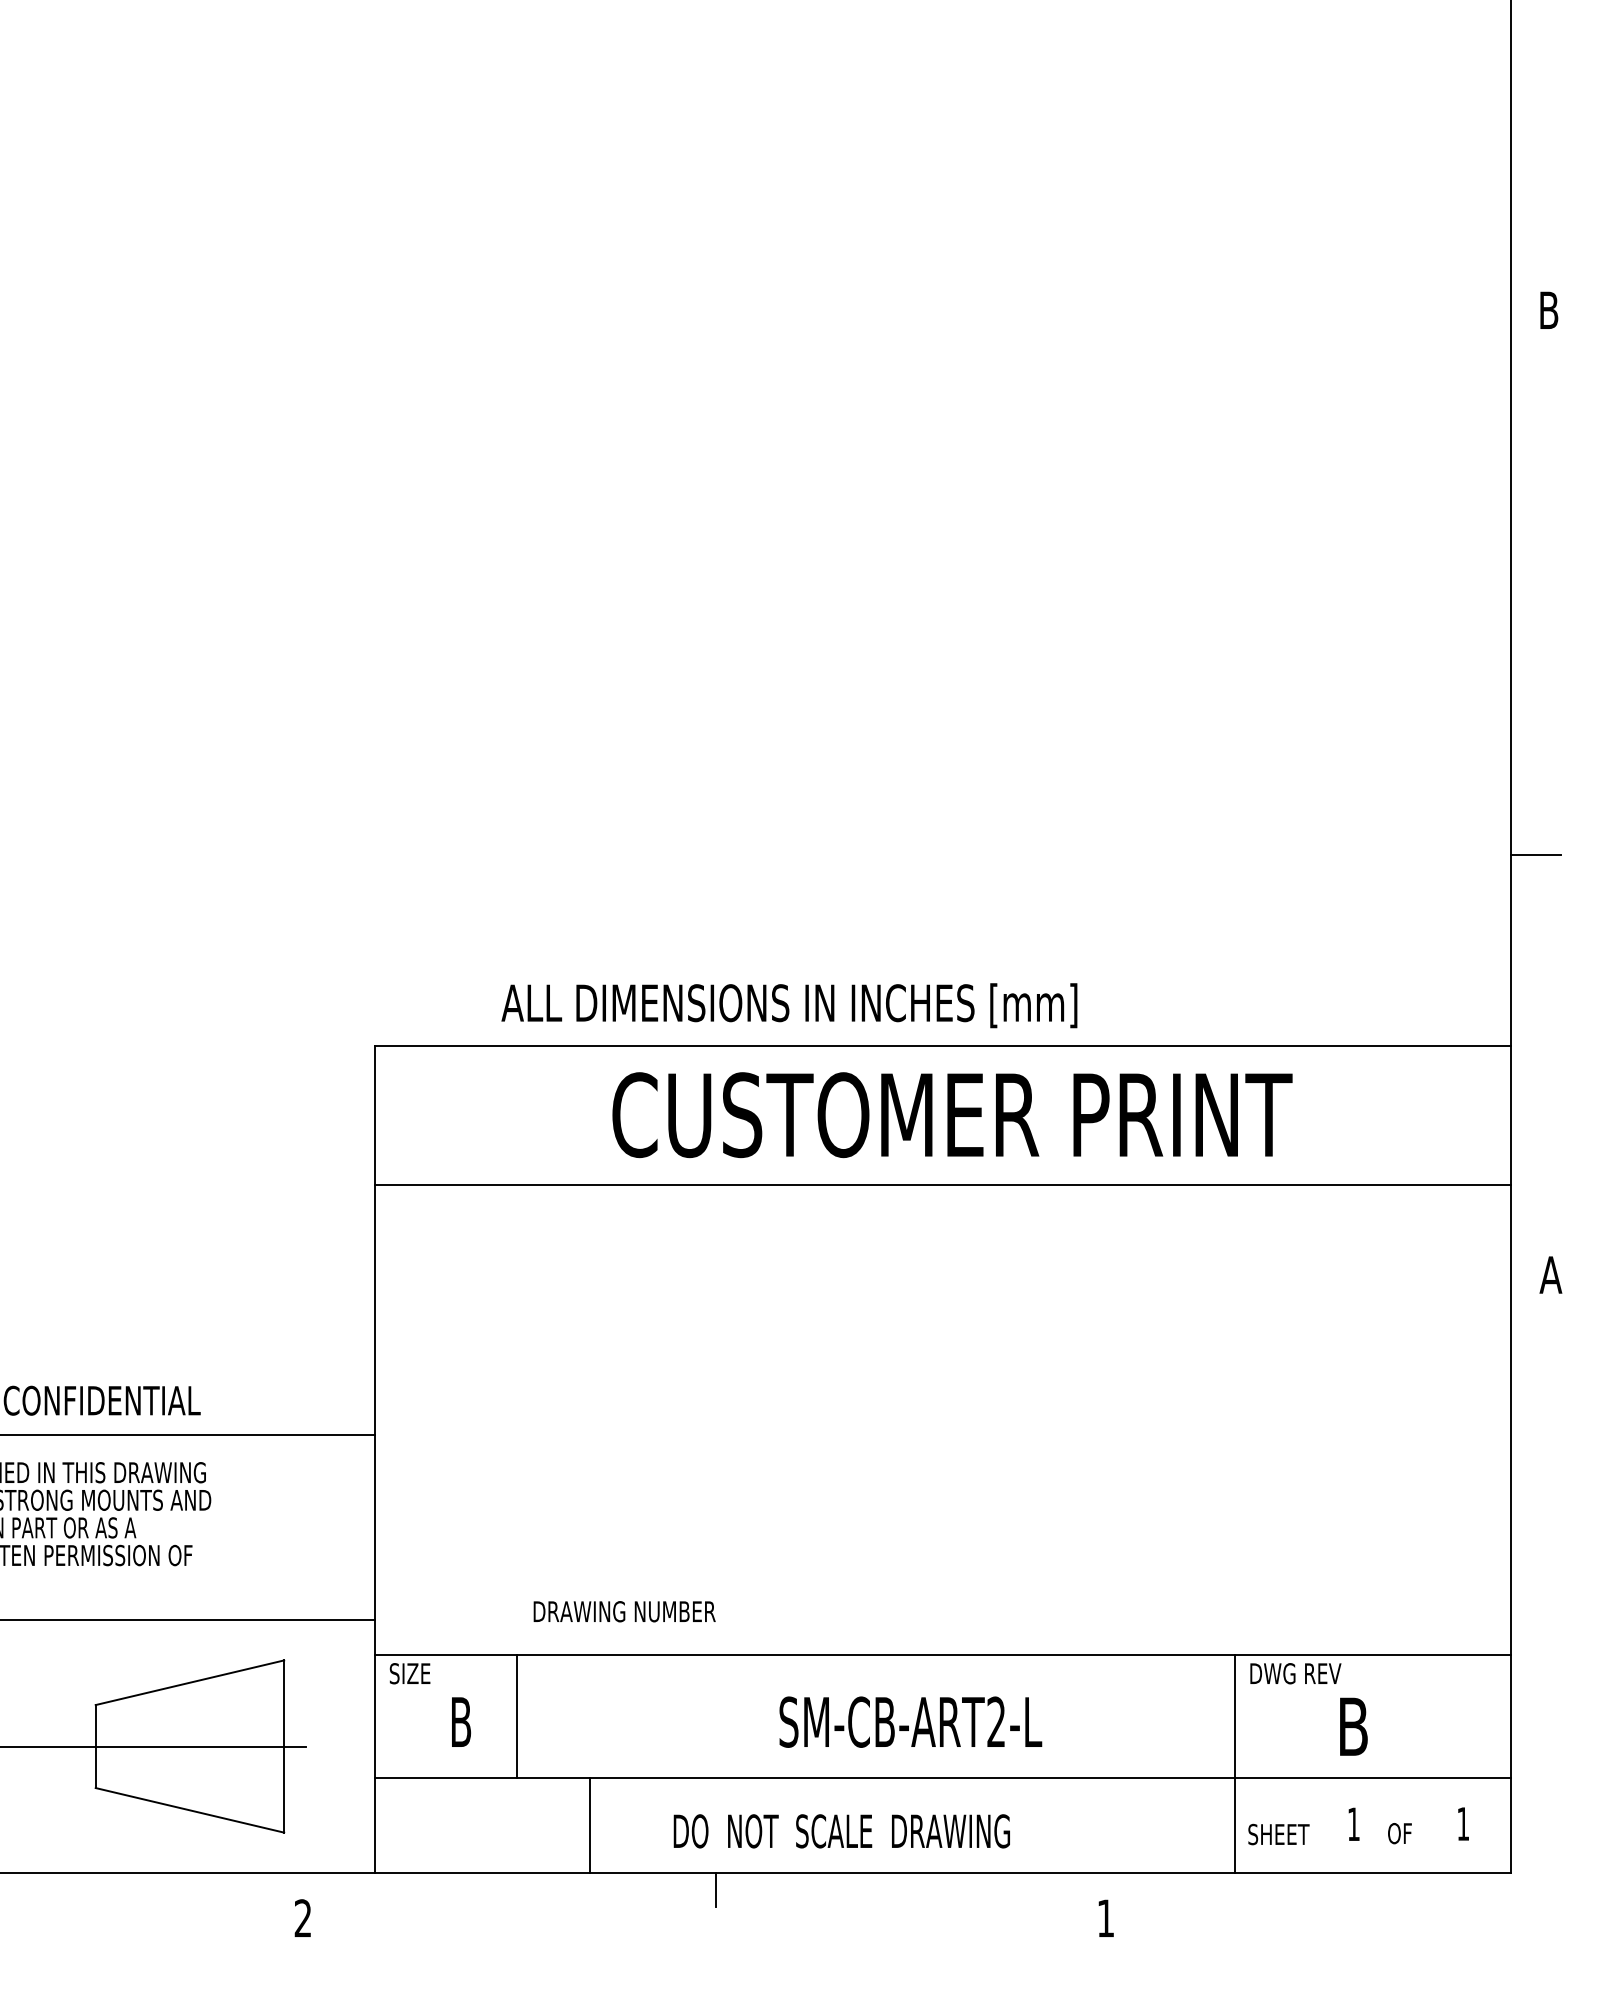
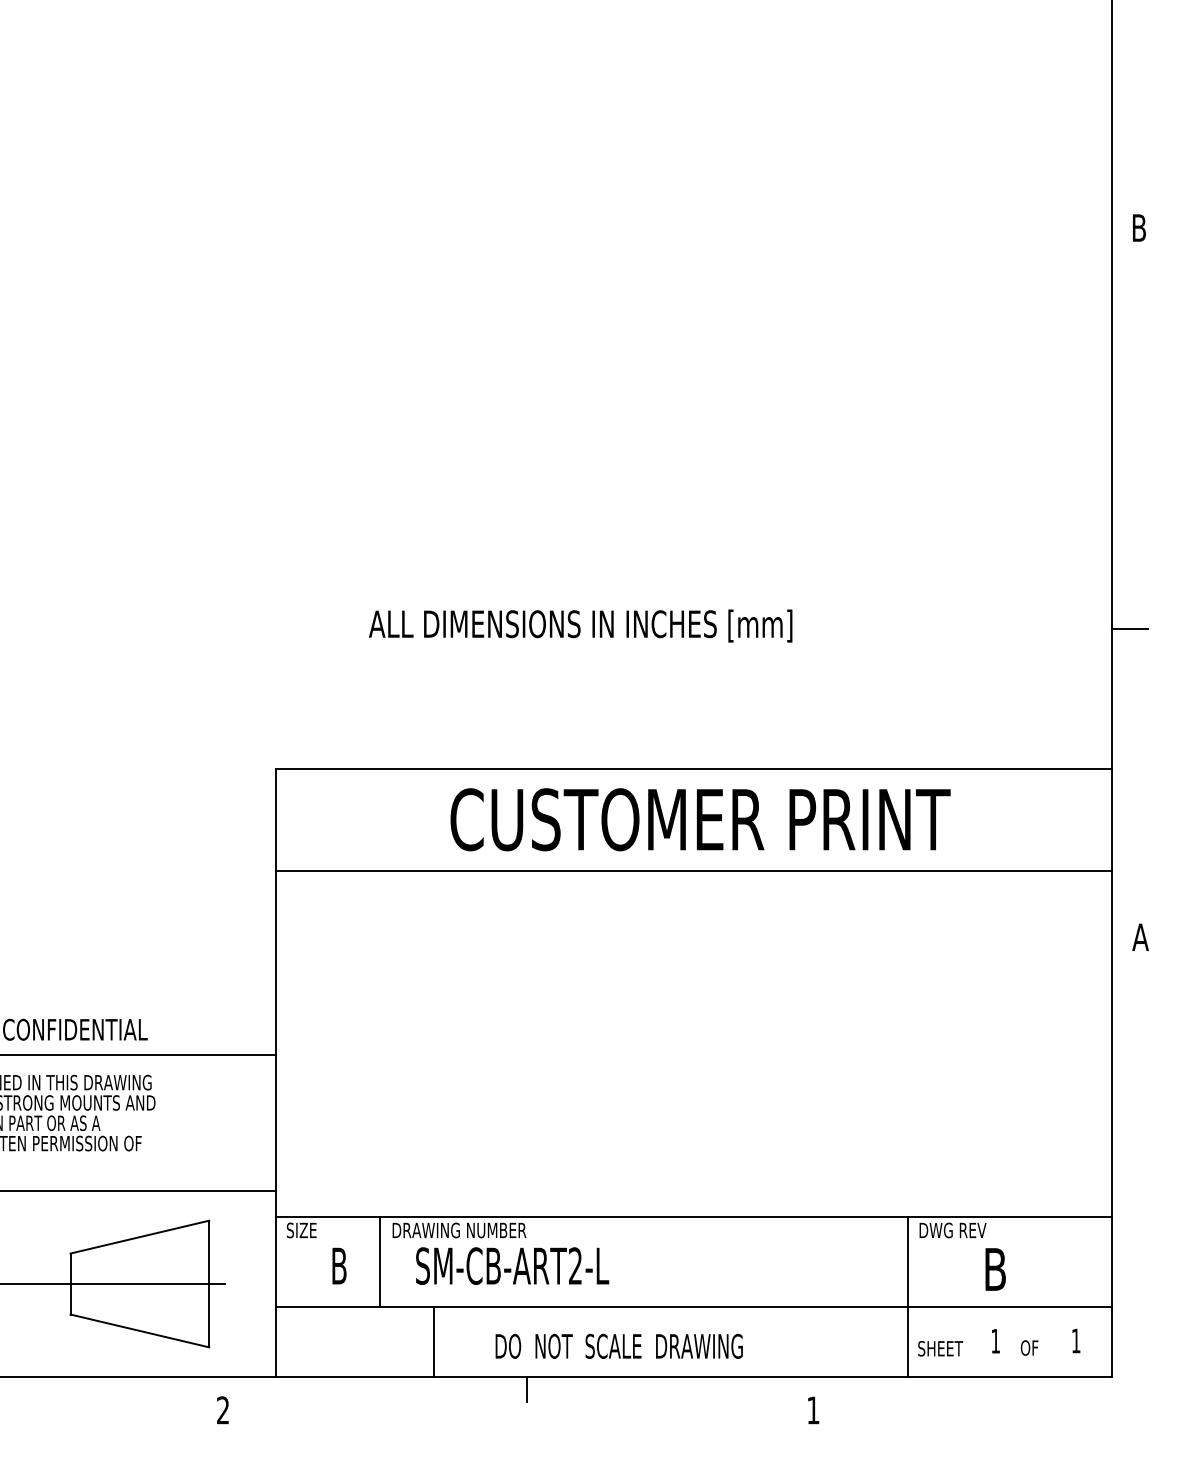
text: (789, 1005) -> (580, 625), moved
text: (624, 1611) -> (459, 1230), moved
text: (910, 1721) -> (512, 1265), moved

